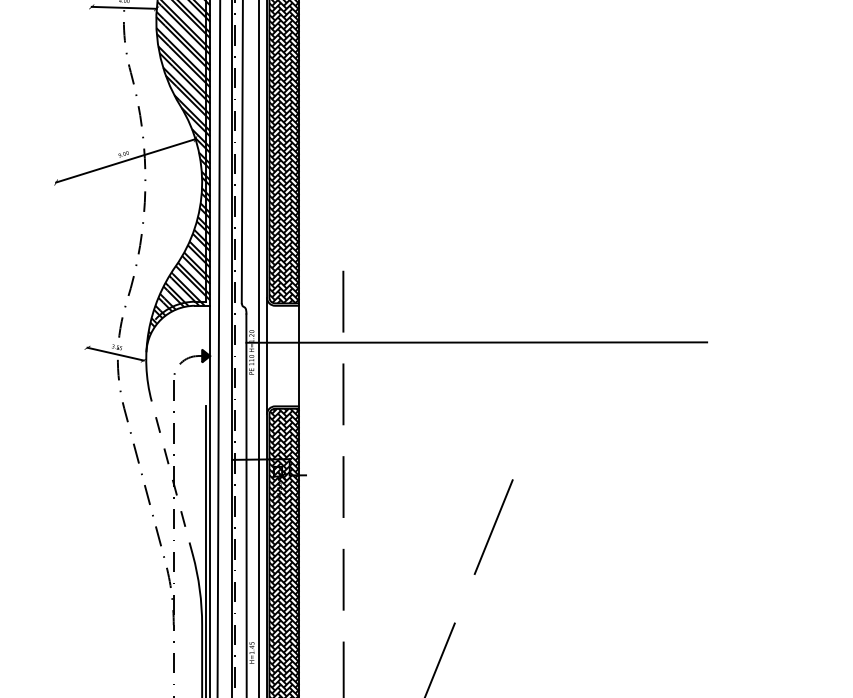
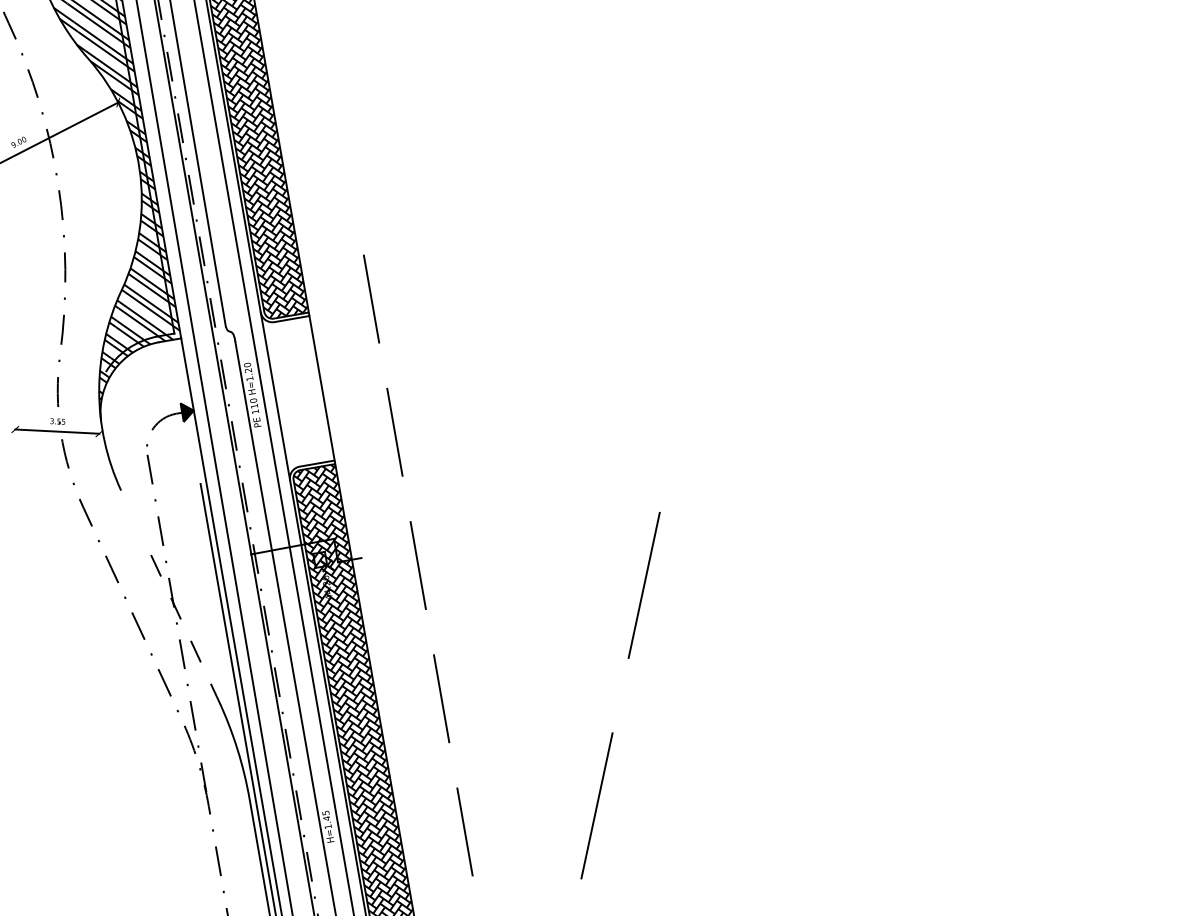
line: (476, 342) -> (573, 324), removed
line: (157, 424) -> (135, 522), removed

